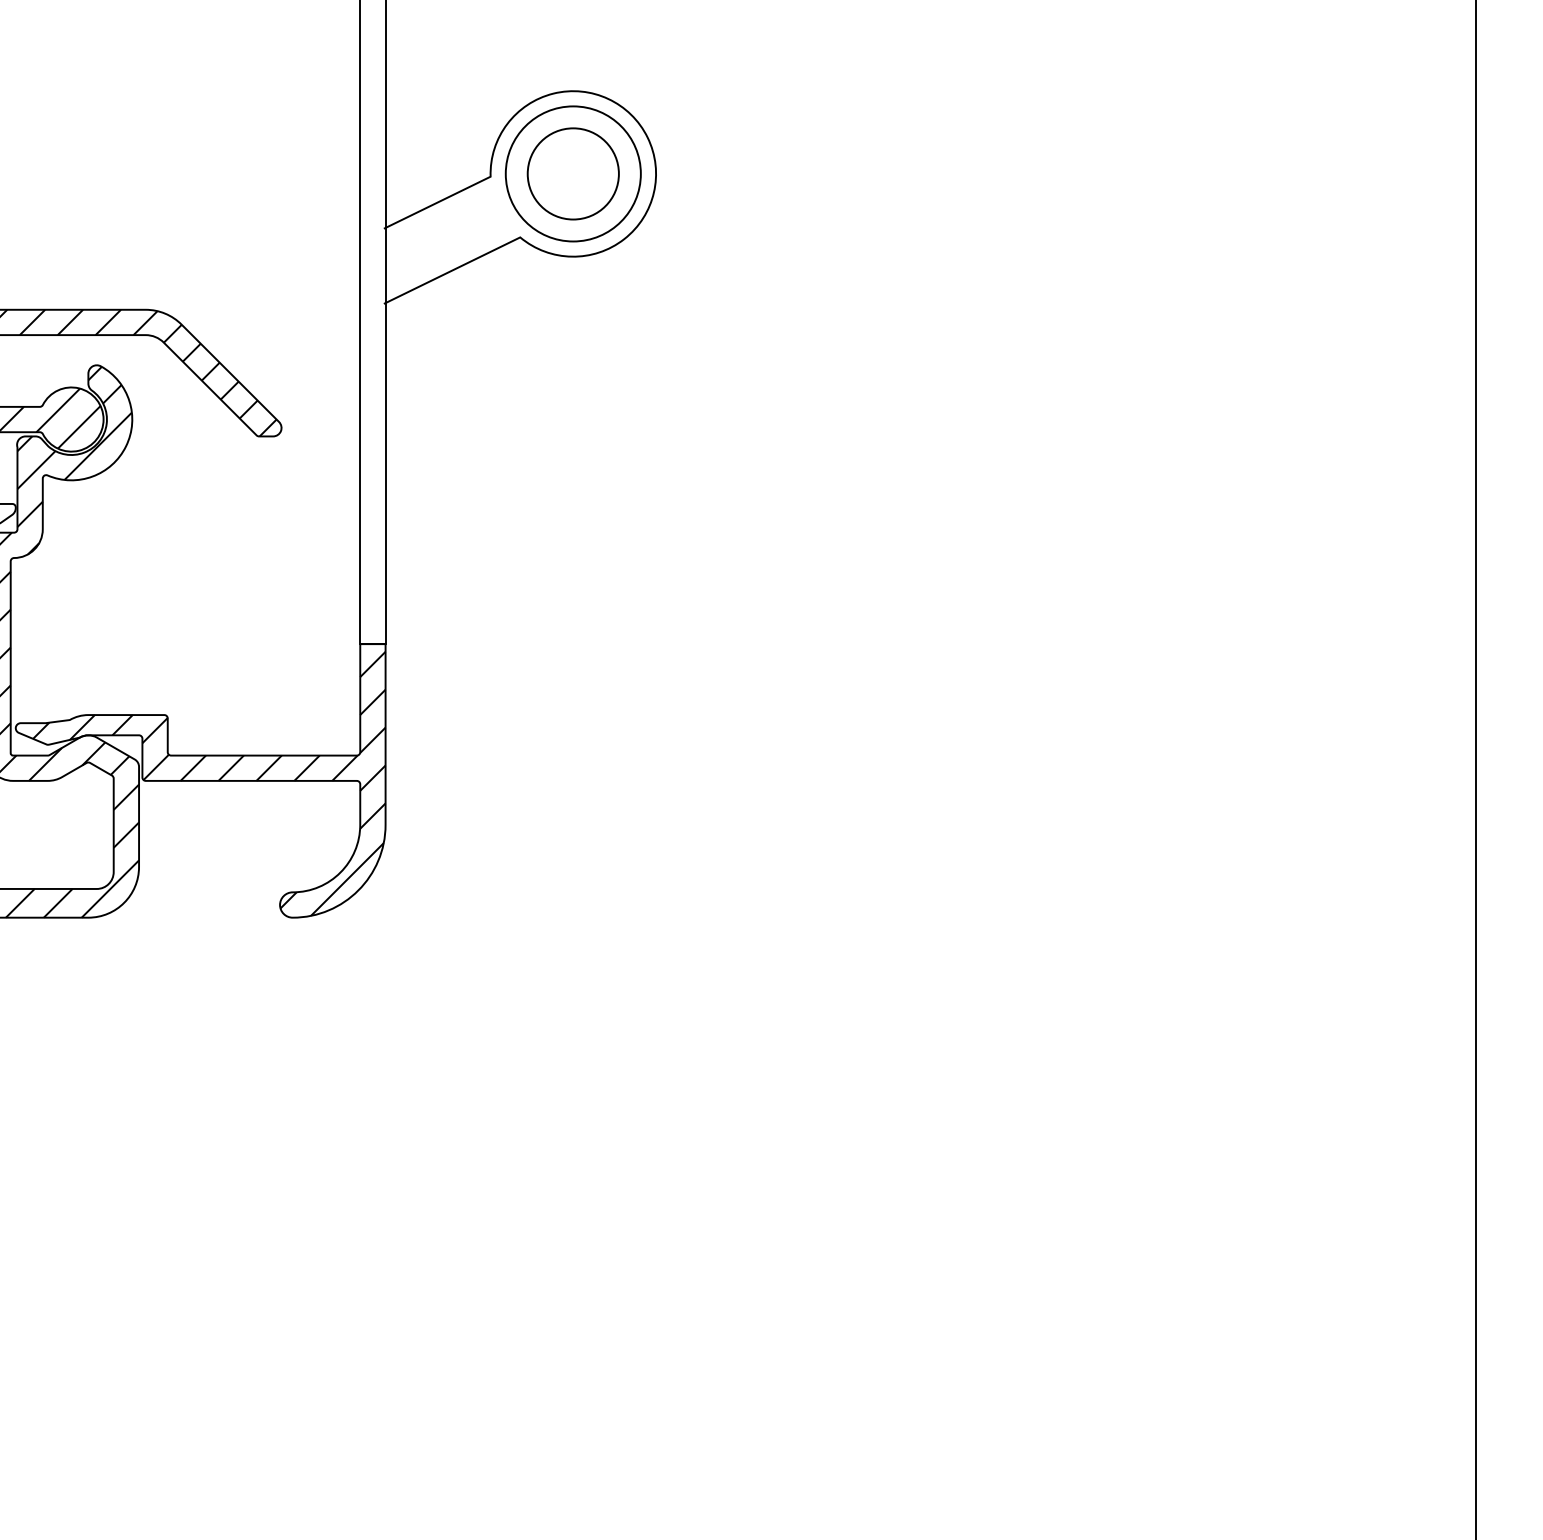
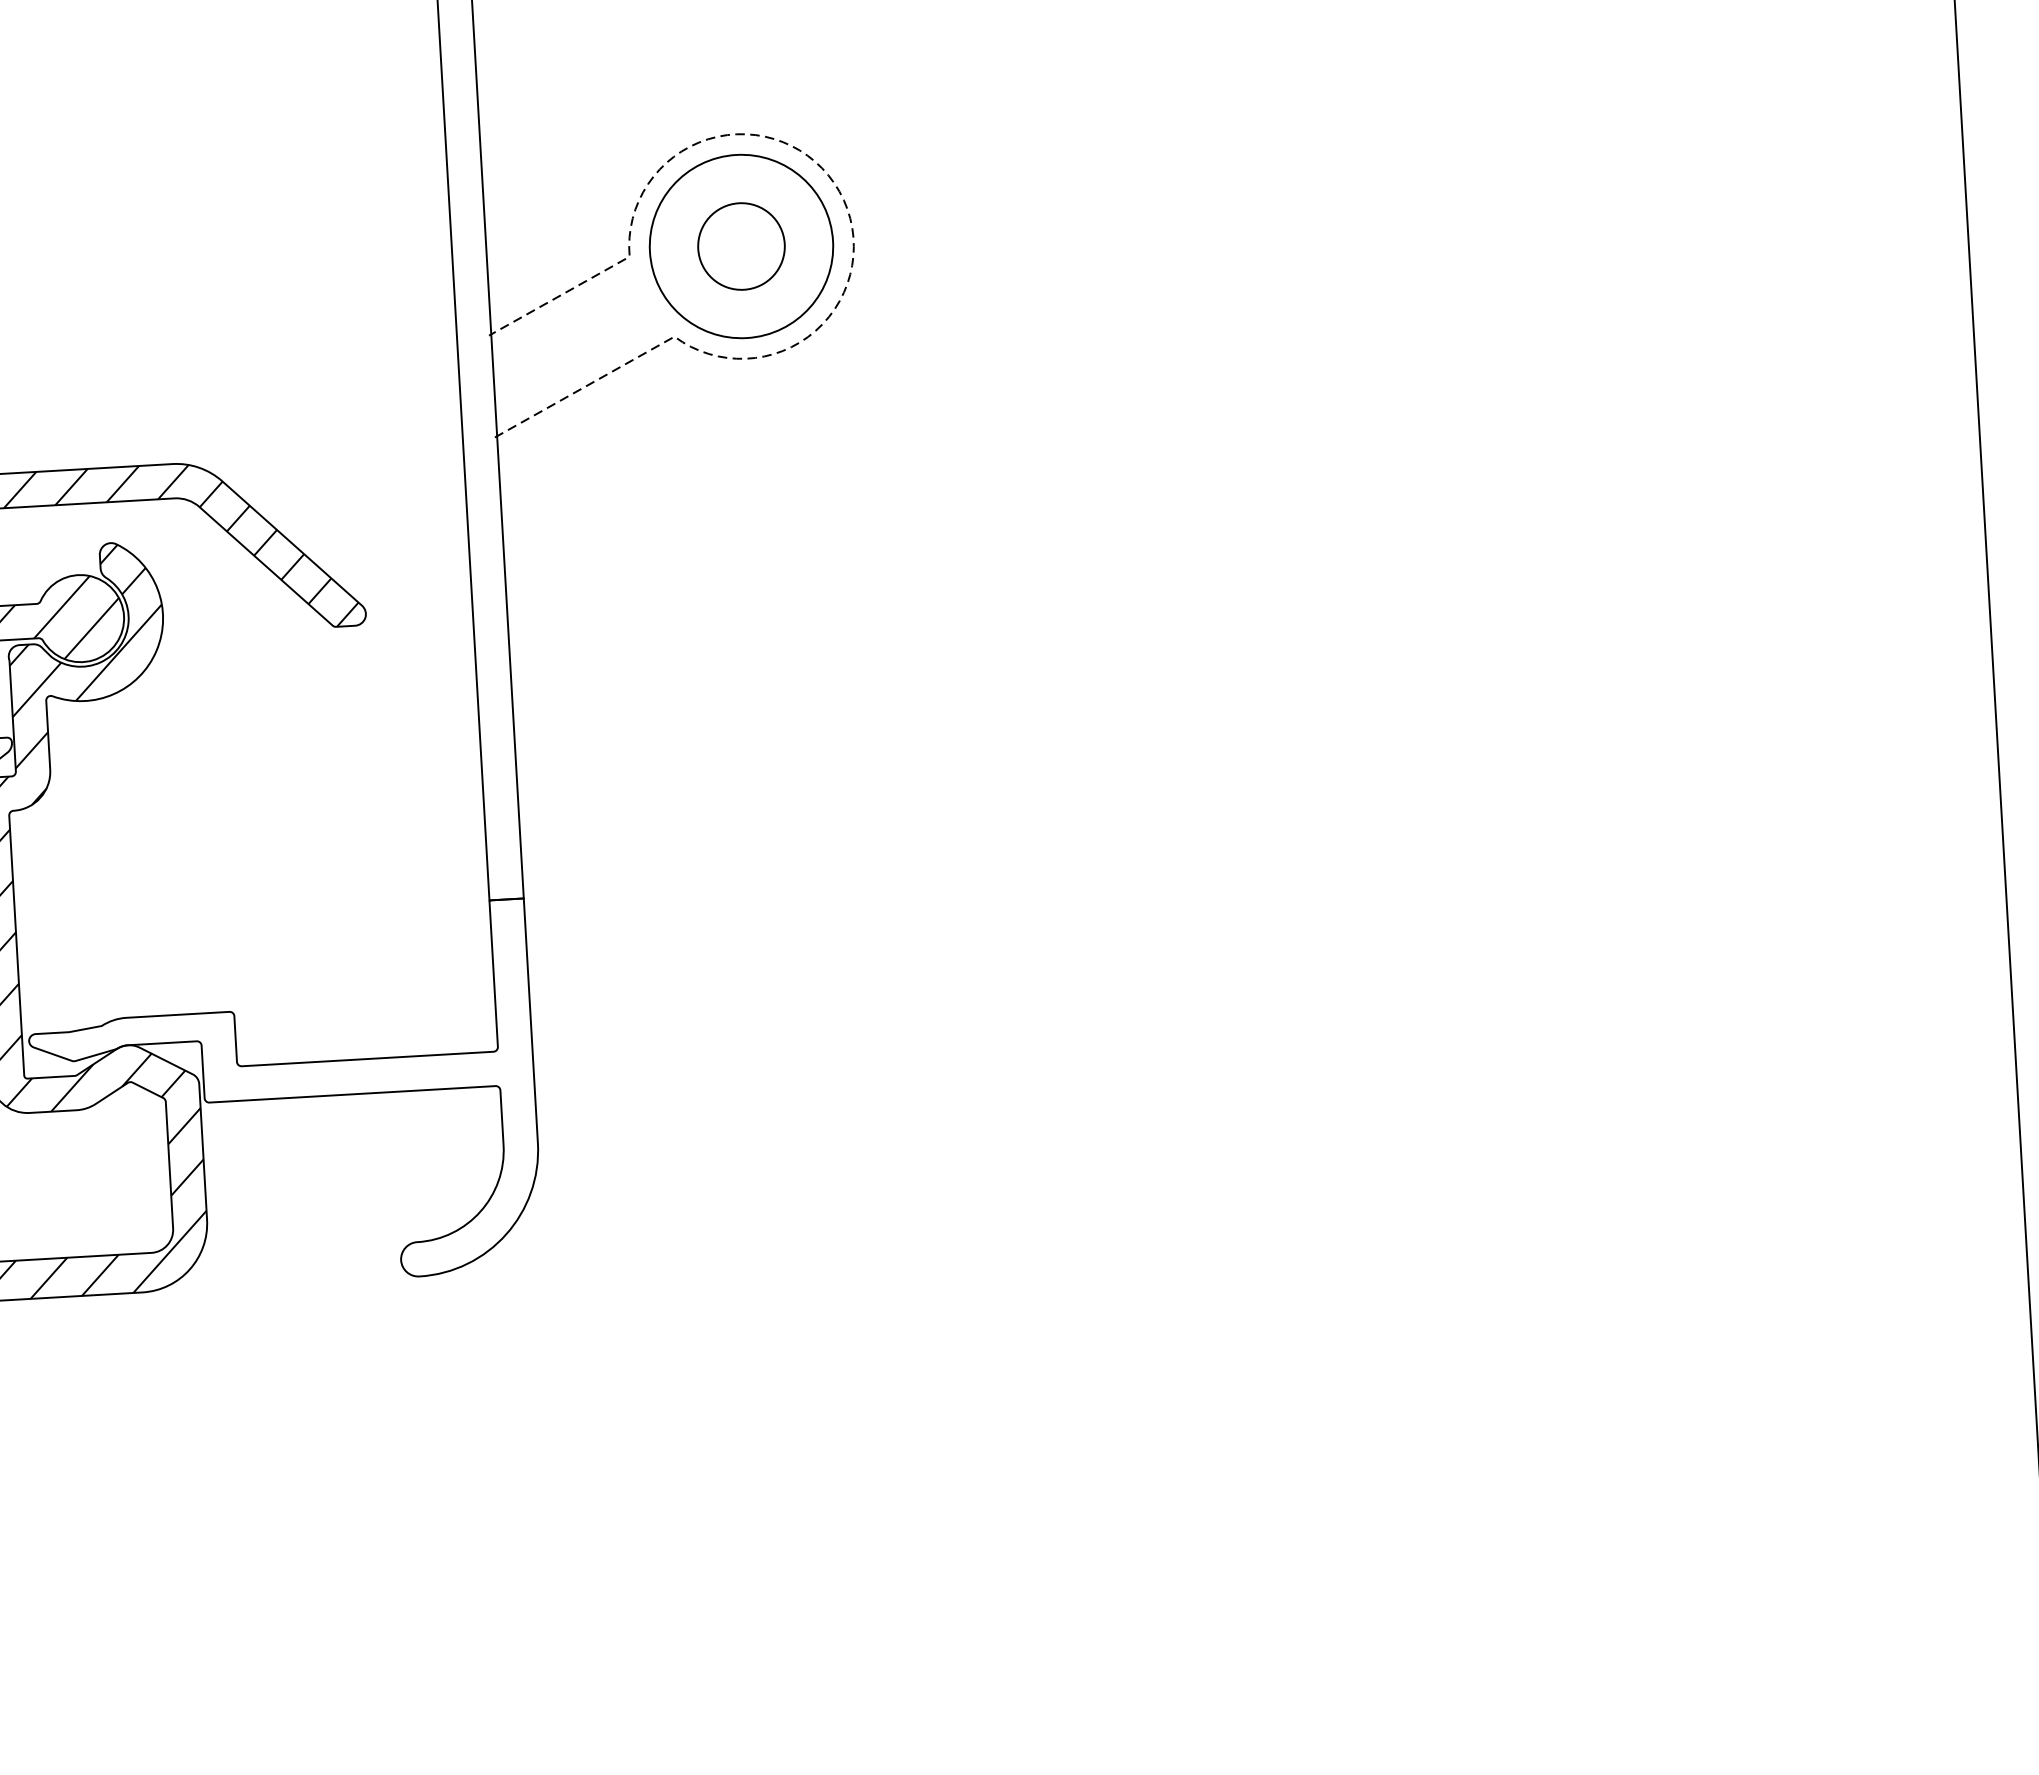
line: (652, 151) -> (847, 209), solid -> dashed
circle: (572, 173) -> (740, 245), size x0.7
hatch: (209, 783) -> (296, 1101), removed

